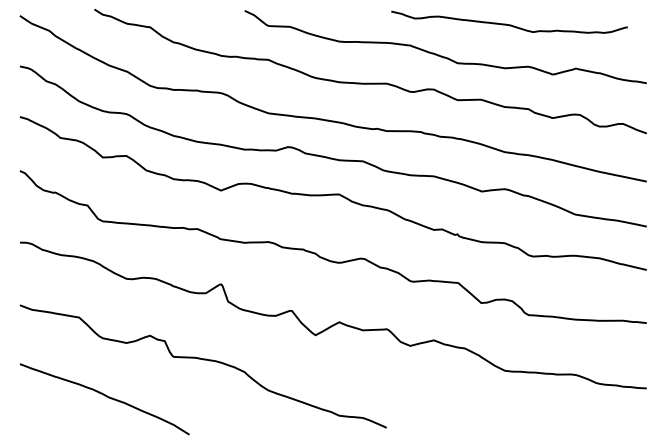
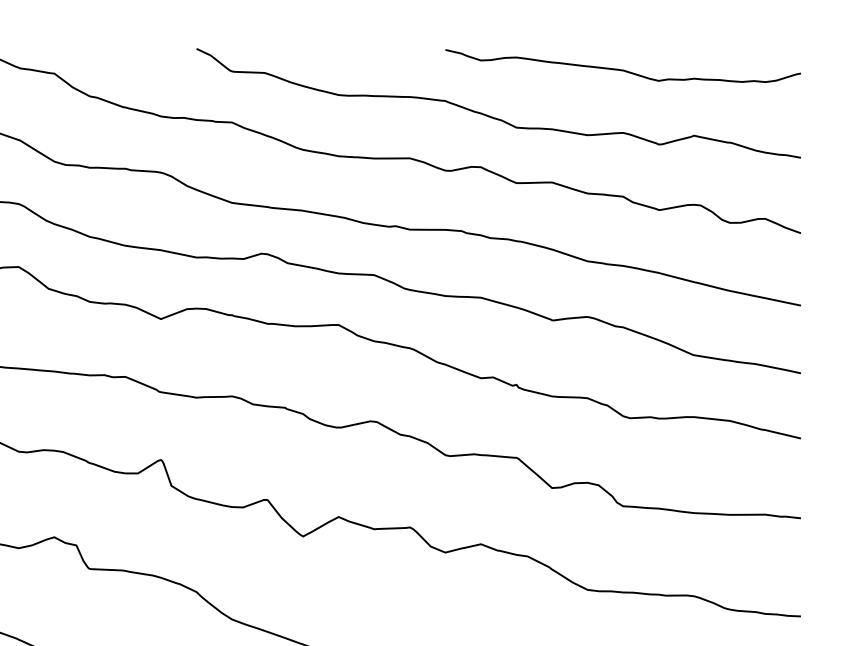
curve: (509, 24) -> (623, 69), moved

